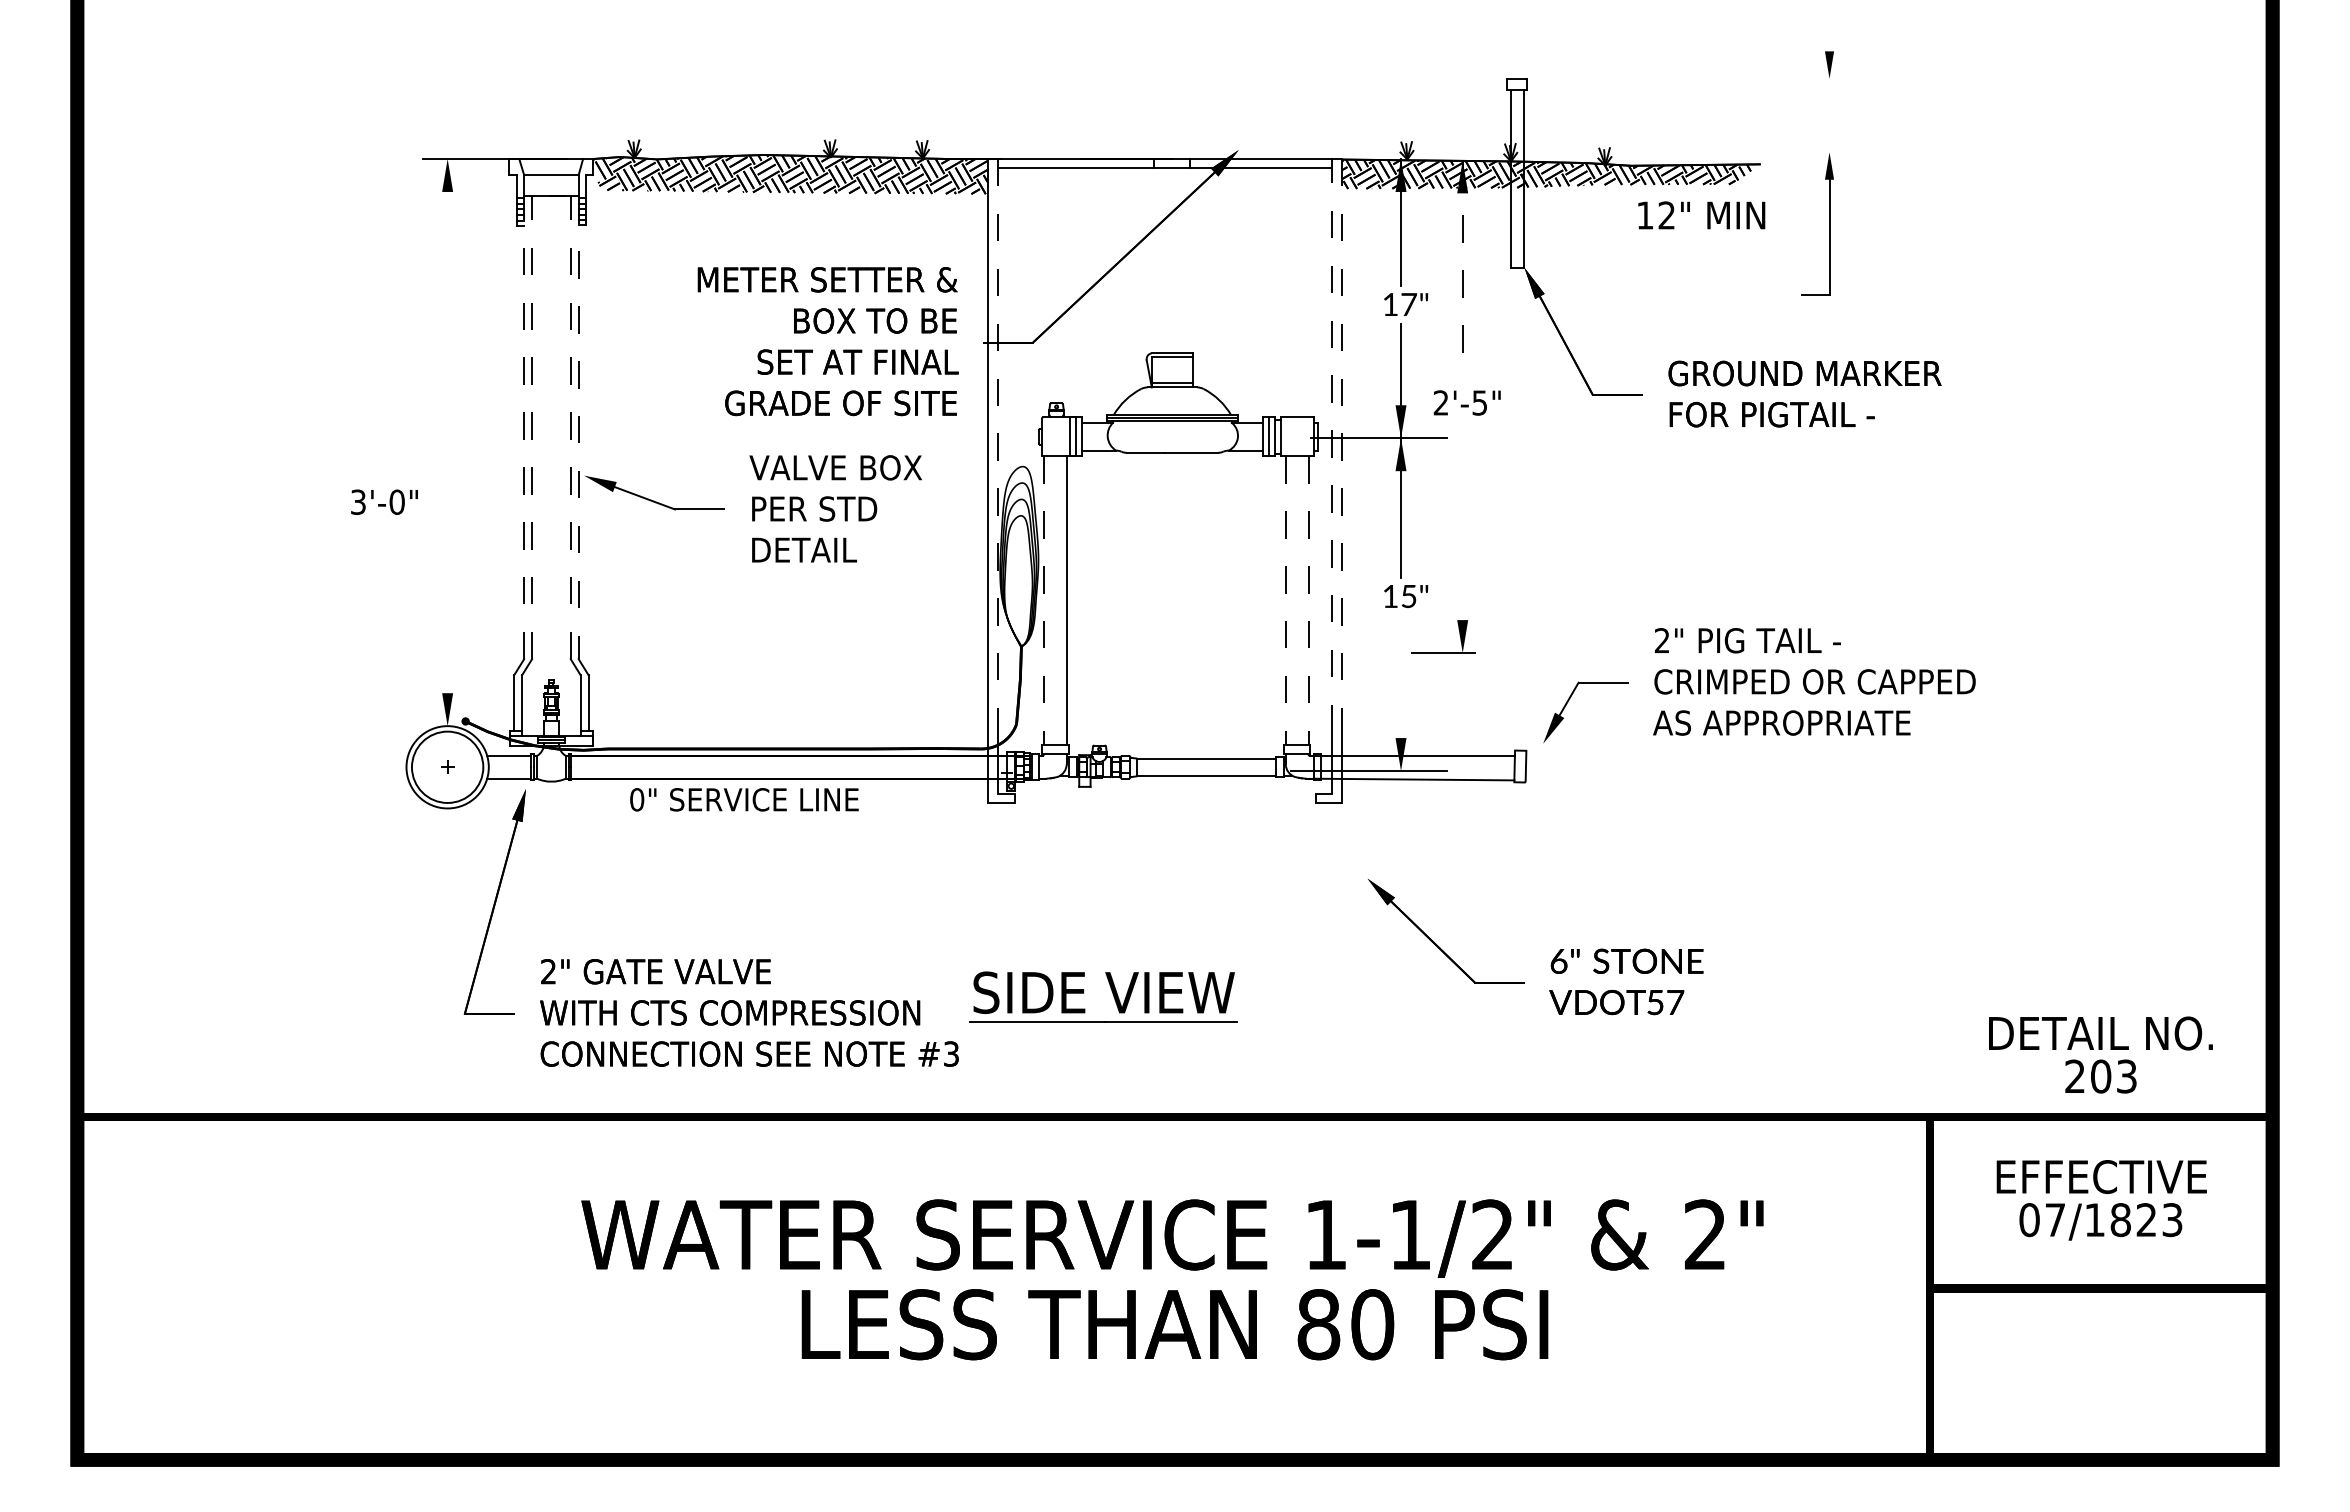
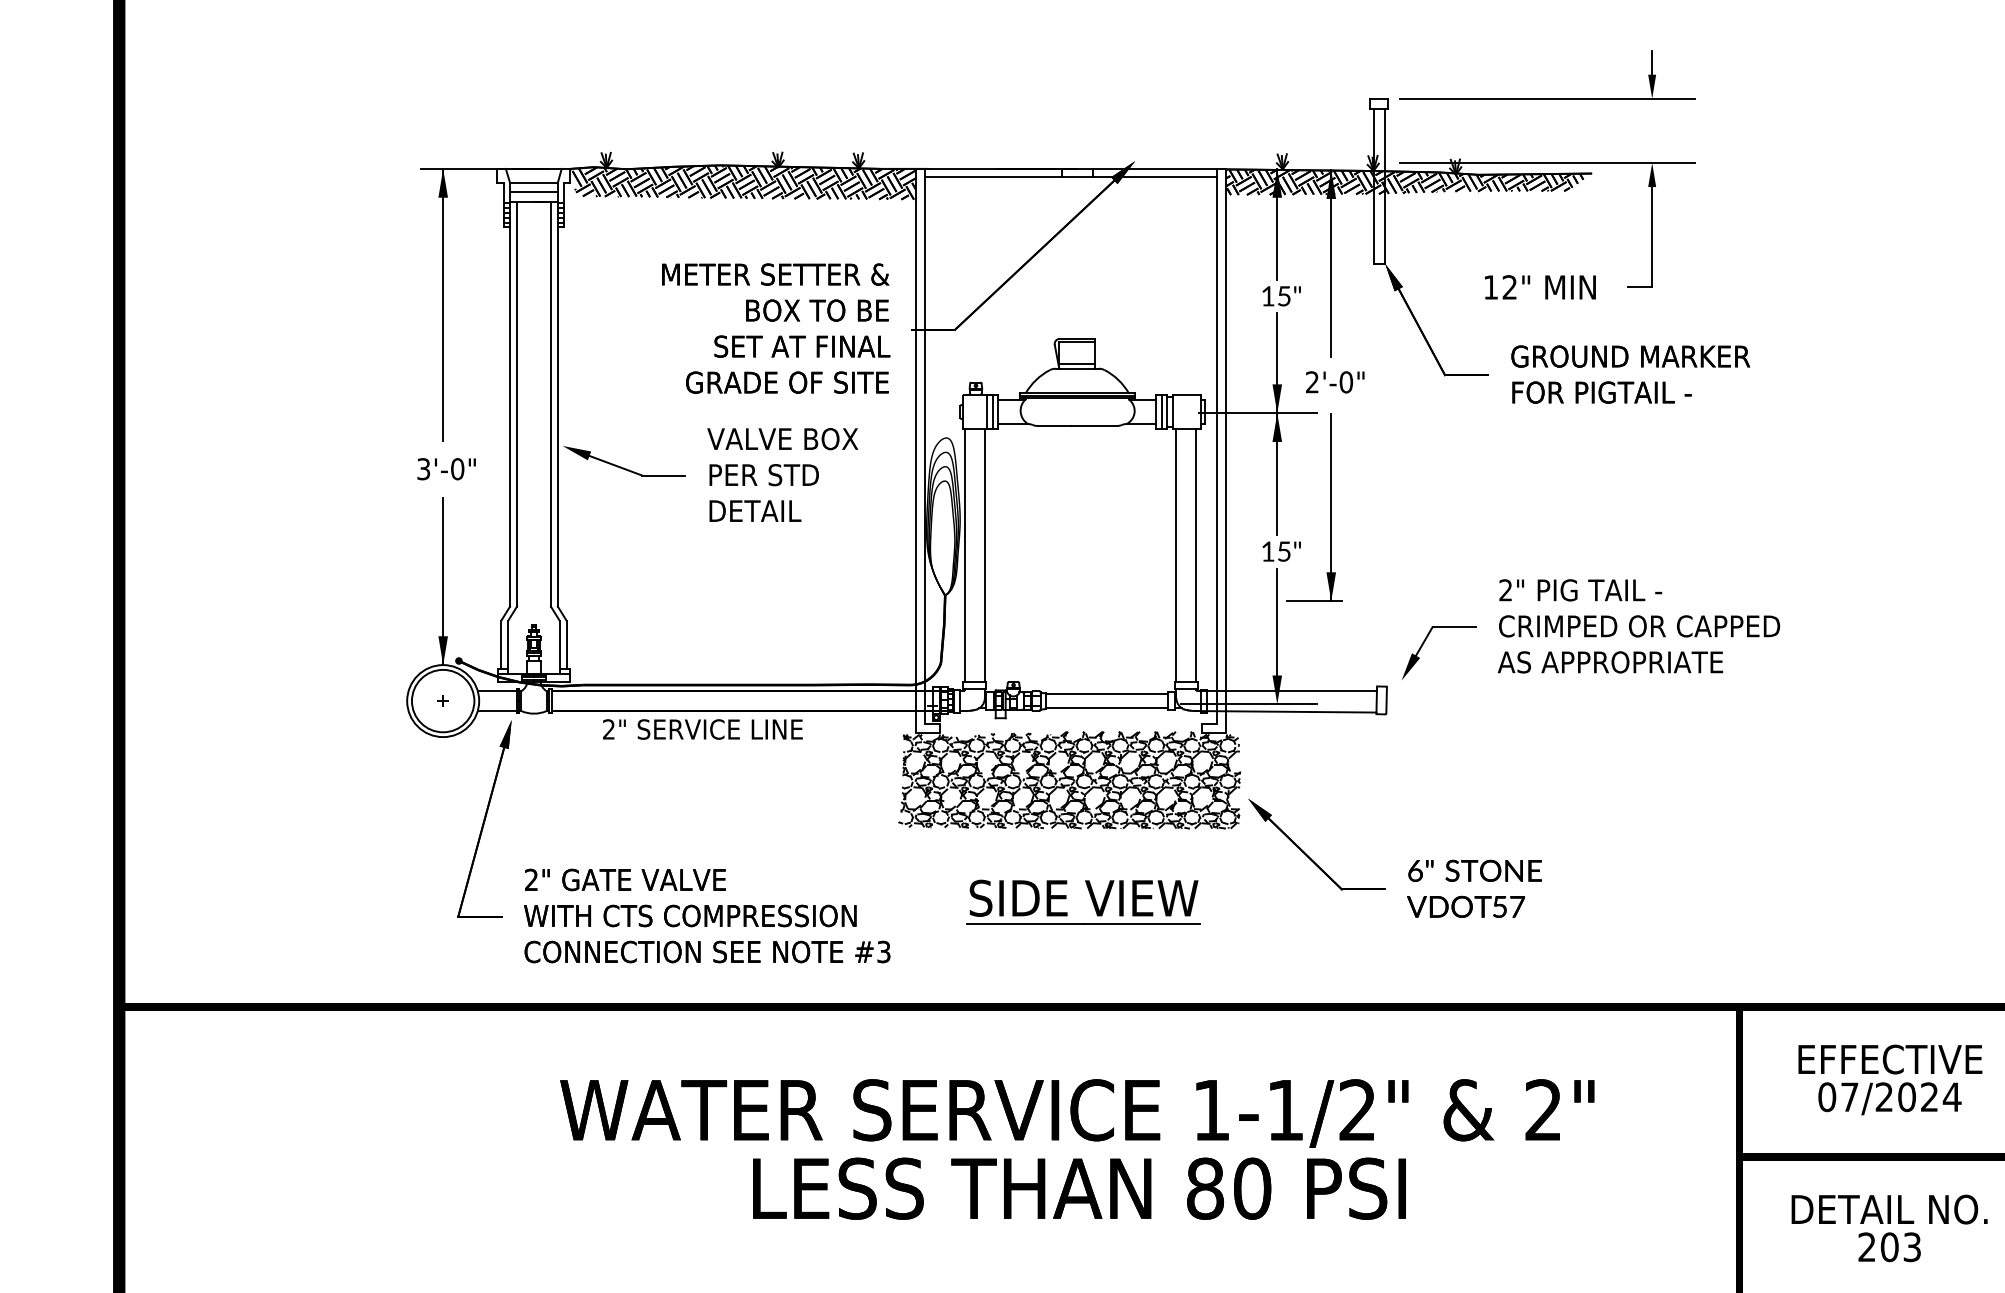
line: (1829, 37) -> (1652, 62), added
line: (1709, 78) -> (1547, 98), added
line: (1709, 152) -> (1547, 163), added
line: (551, 185) -> (534, 192), added
text: (1701, 215) -> (1540, 287), moved
line: (1462, 267) -> (1331, 263), dashed -> solid
text: (1408, 304) -> (1283, 296), 17" -> 15"
line: (447, 314) -> (443, 304), added
text: (1479, 402) -> (1345, 381), 2'-5" -> 2'-0"
line: (524, 427) -> (510, 403), dashed -> solid
line: (532, 427) -> (517, 403), dashed -> solid
line: (570, 427) -> (550, 403), dashed -> solid
line: (578, 428) -> (557, 404), dashed -> solid
line: (998, 445) -> (925, 419), dashed -> solid
line: (1332, 445) -> (1217, 419), dashed -> solid
line: (1342, 445) -> (1226, 419), dashed -> solid
text: (384, 501) -> (446, 468), moved
line: (1462, 546) -> (1331, 507), added
line: (1043, 601) -> (964, 556), dashed -> solid
line: (1285, 601) -> (1176, 556), dashed -> solid
line: (1308, 601) -> (1196, 556), dashed -> solid
line: (447, 630) -> (443, 581), added
line: (1401, 679) -> (1277, 624), added
text: (637, 799) -> (609, 729), 0" -> 2"
hatch: (1163, 857) -> (1069, 780), added
part: (1112, 994) -> (1091, 899), moved
text: (2100, 1054) -> (1889, 1227), moved
text: (2134, 1220) -> (1919, 1097), 07/1823 -> 07/2024

